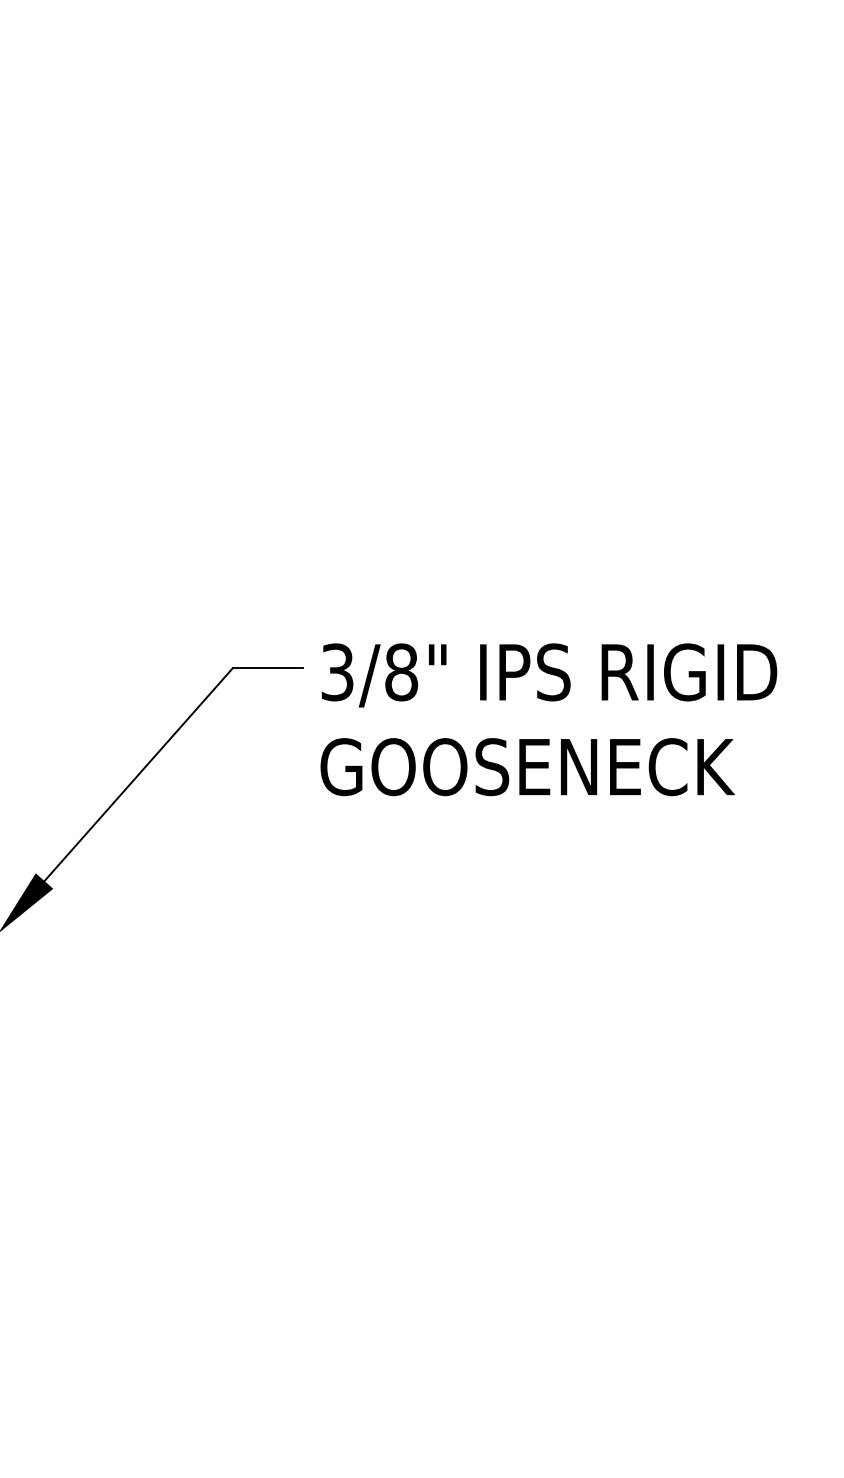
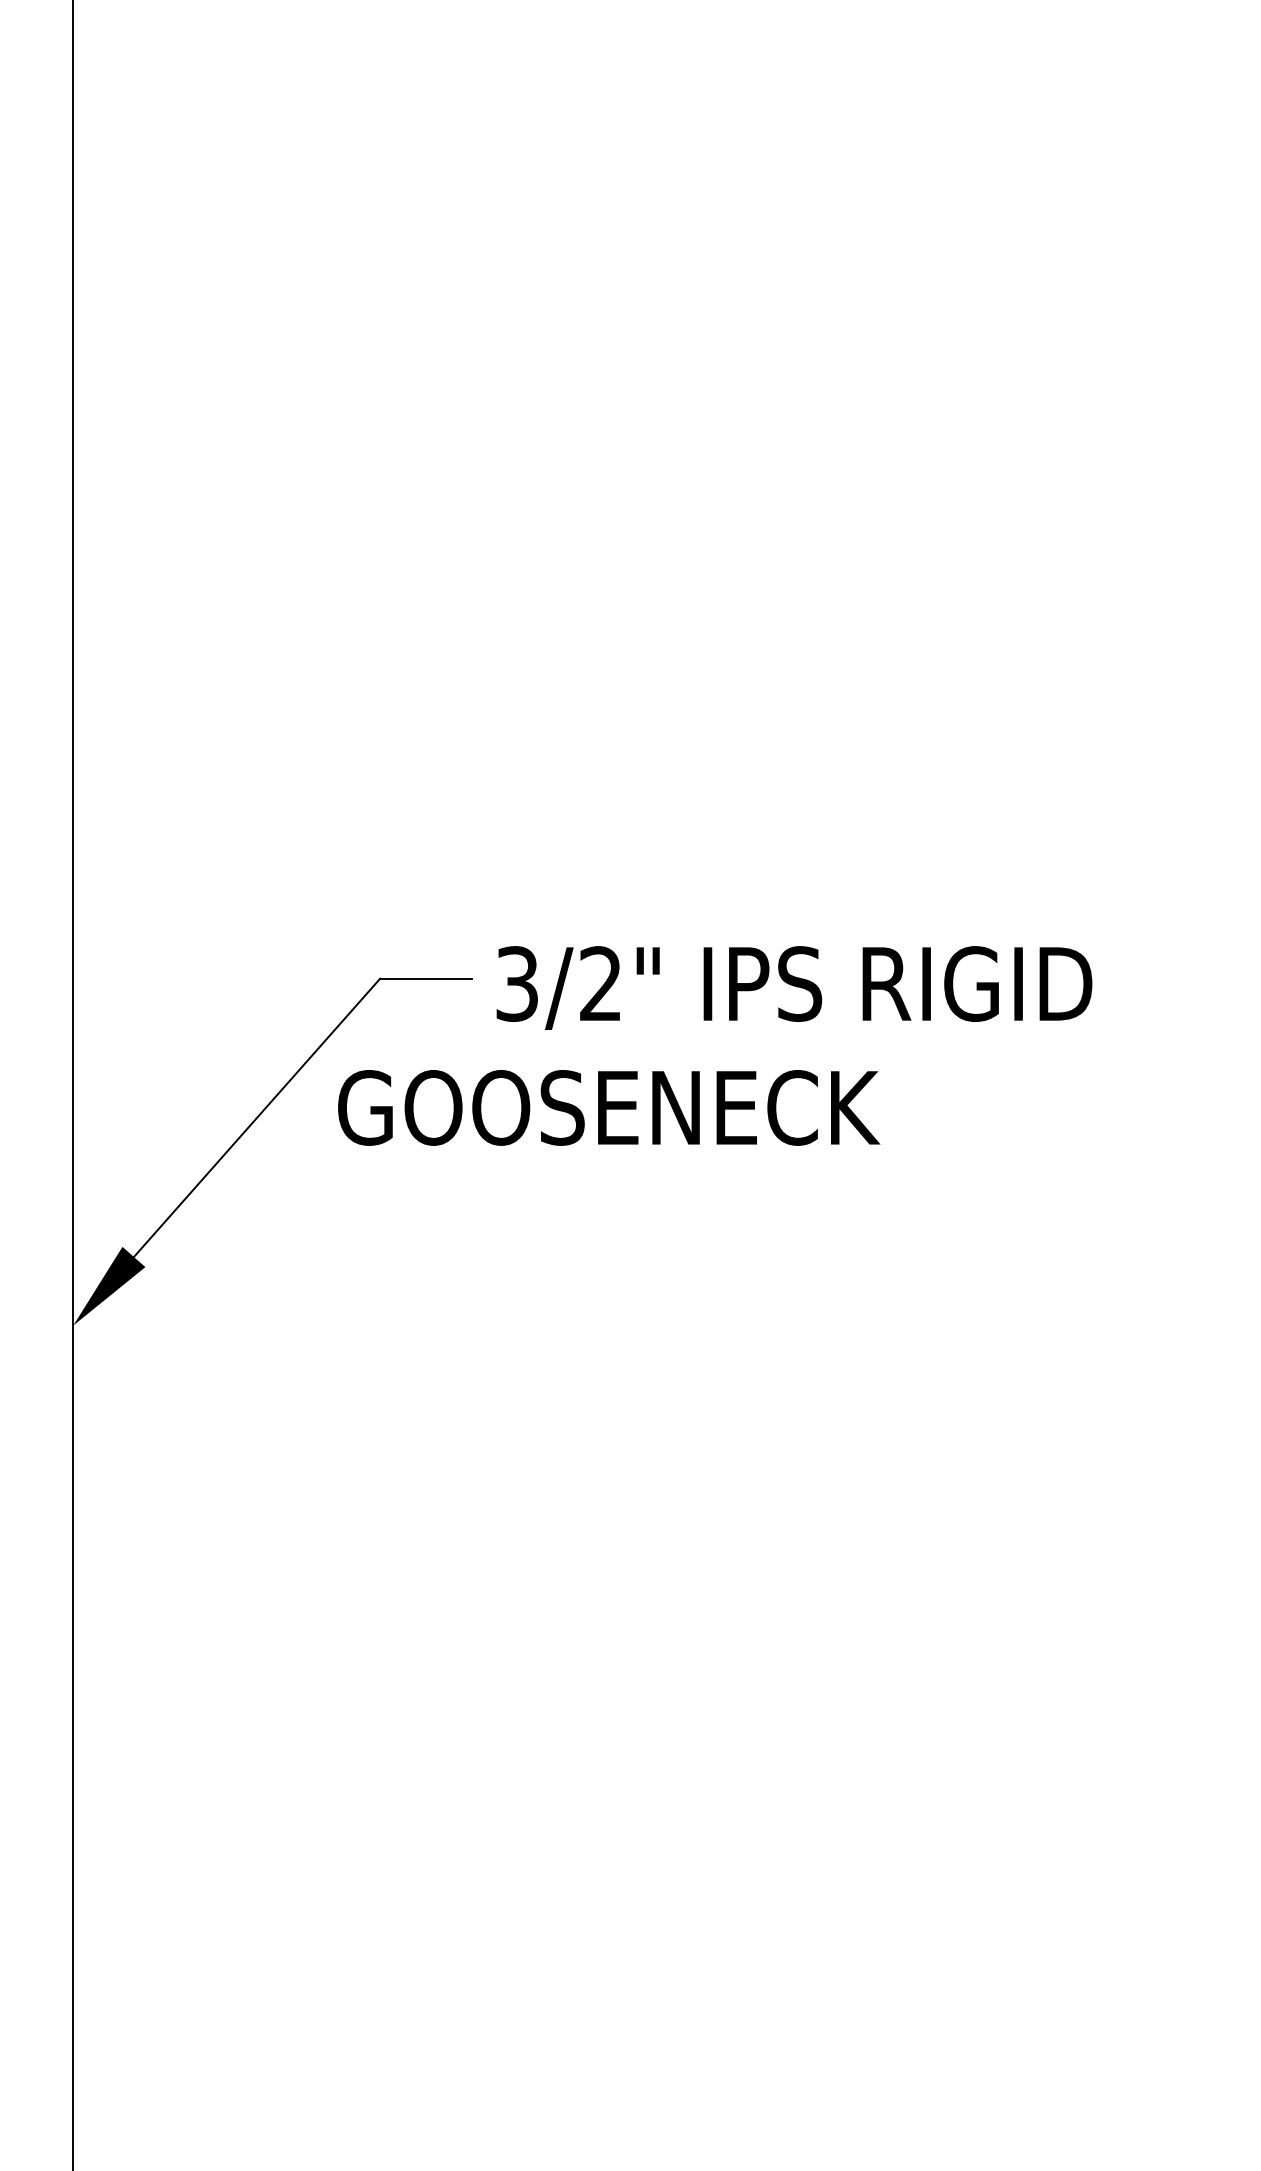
text: (401, 671) -> (600, 983), 3/8" -> 3/2"
text: (528, 766) -> (609, 1107), moved

